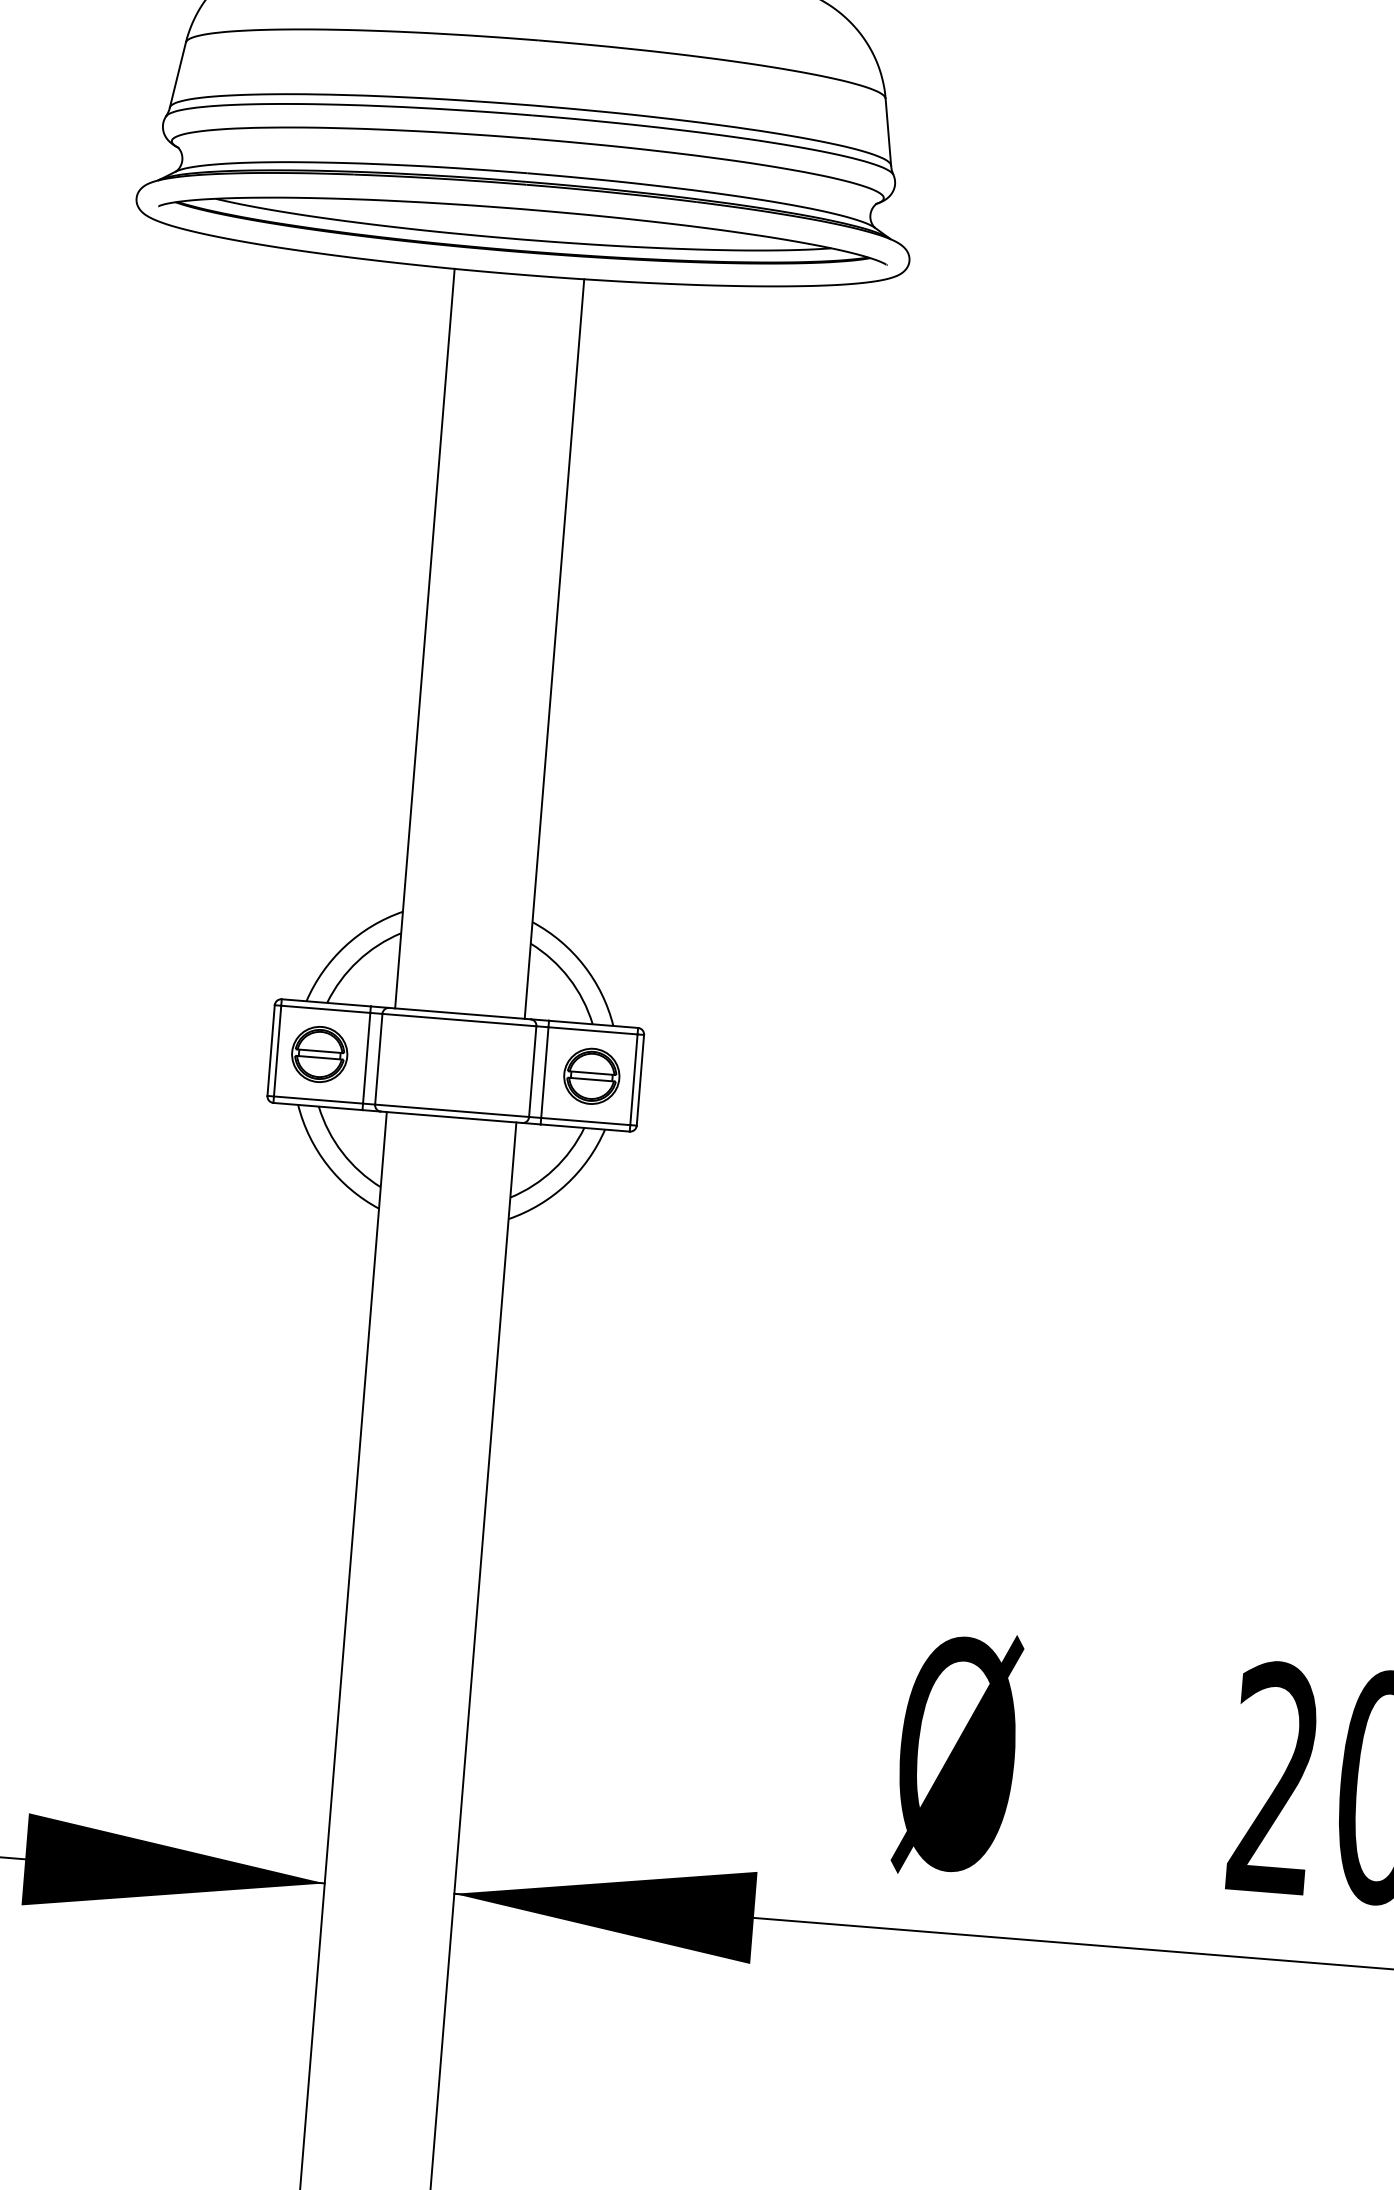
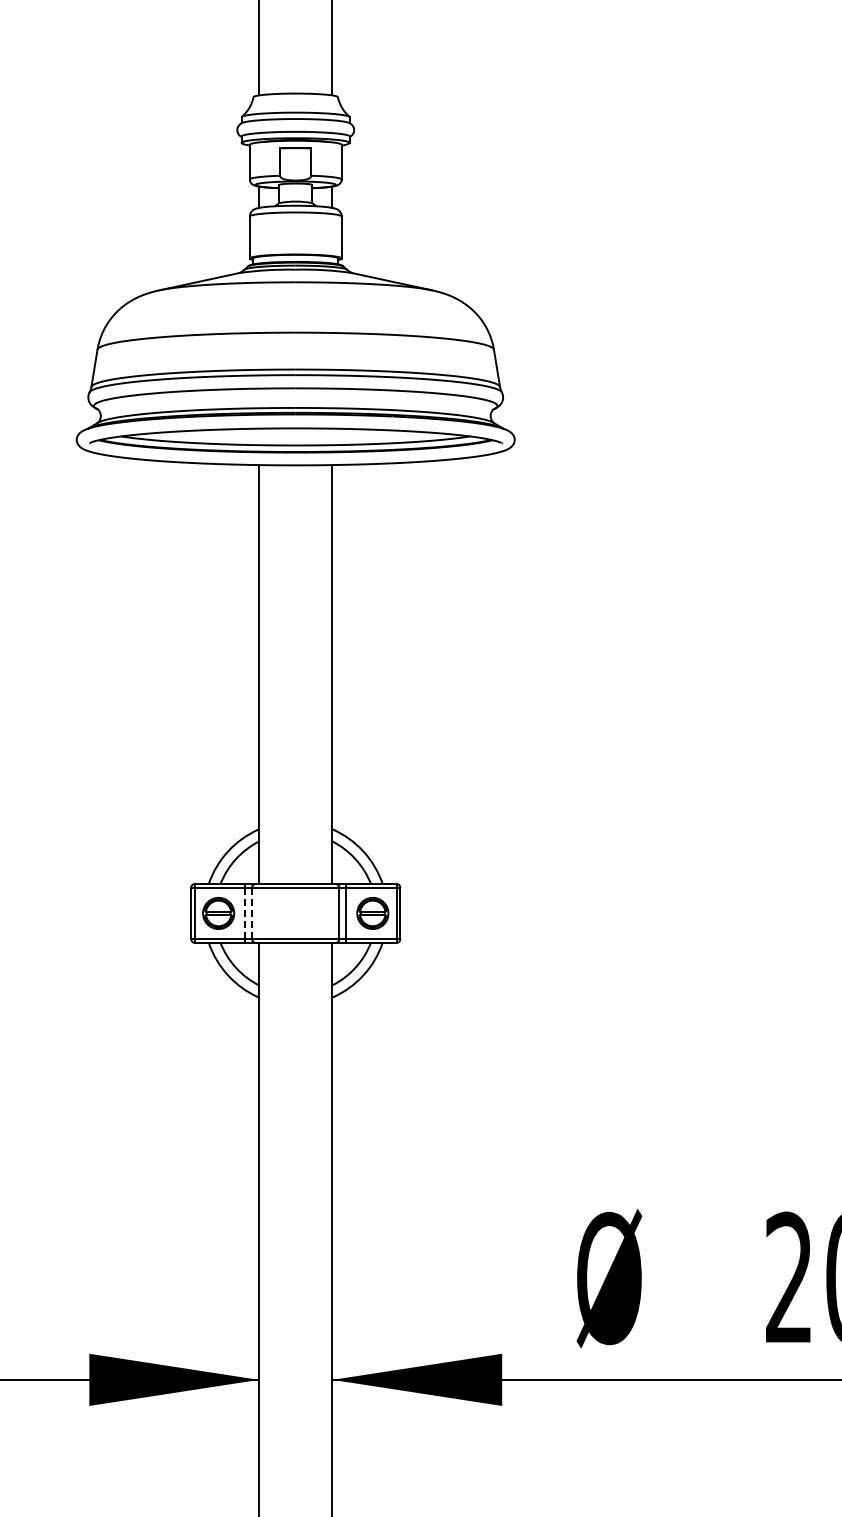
line: (367, 1058) -> (245, 913), solid -> dashed
line: (379, 1059) -> (252, 913), solid -> dashed

